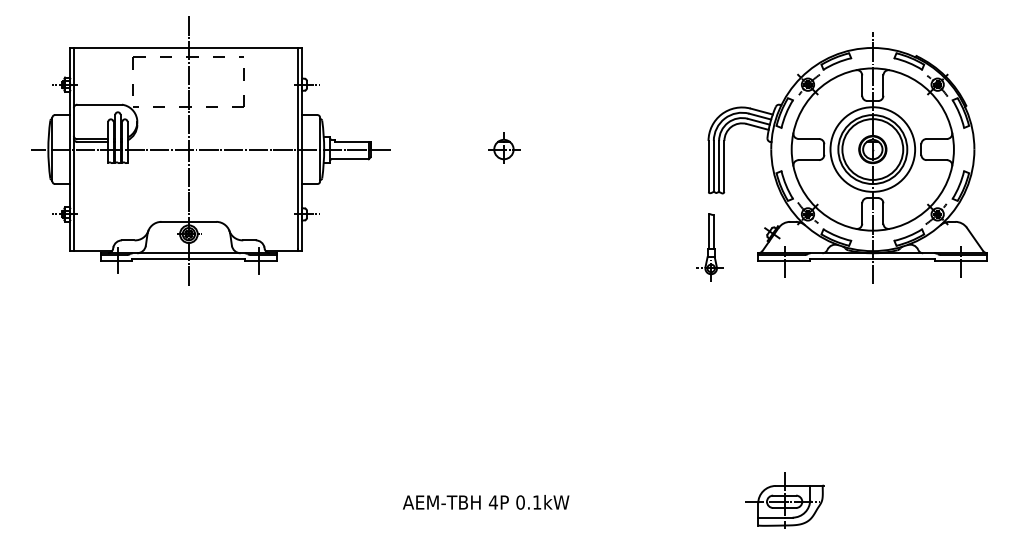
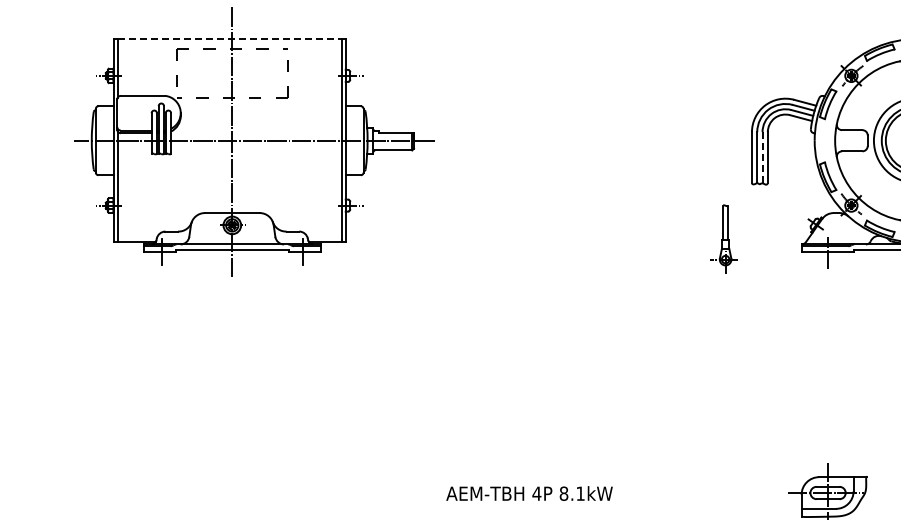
line: (186, 47) -> (229, 38), solid -> dashed
part: (504, 147) -> (547, 138), removed
line: (719, 166) -> (762, 157), solid -> dashed
part: (709, 247) -> (723, 238), moved
text: (520, 502) -> (563, 493), 0.1kW -> 8.1kW

